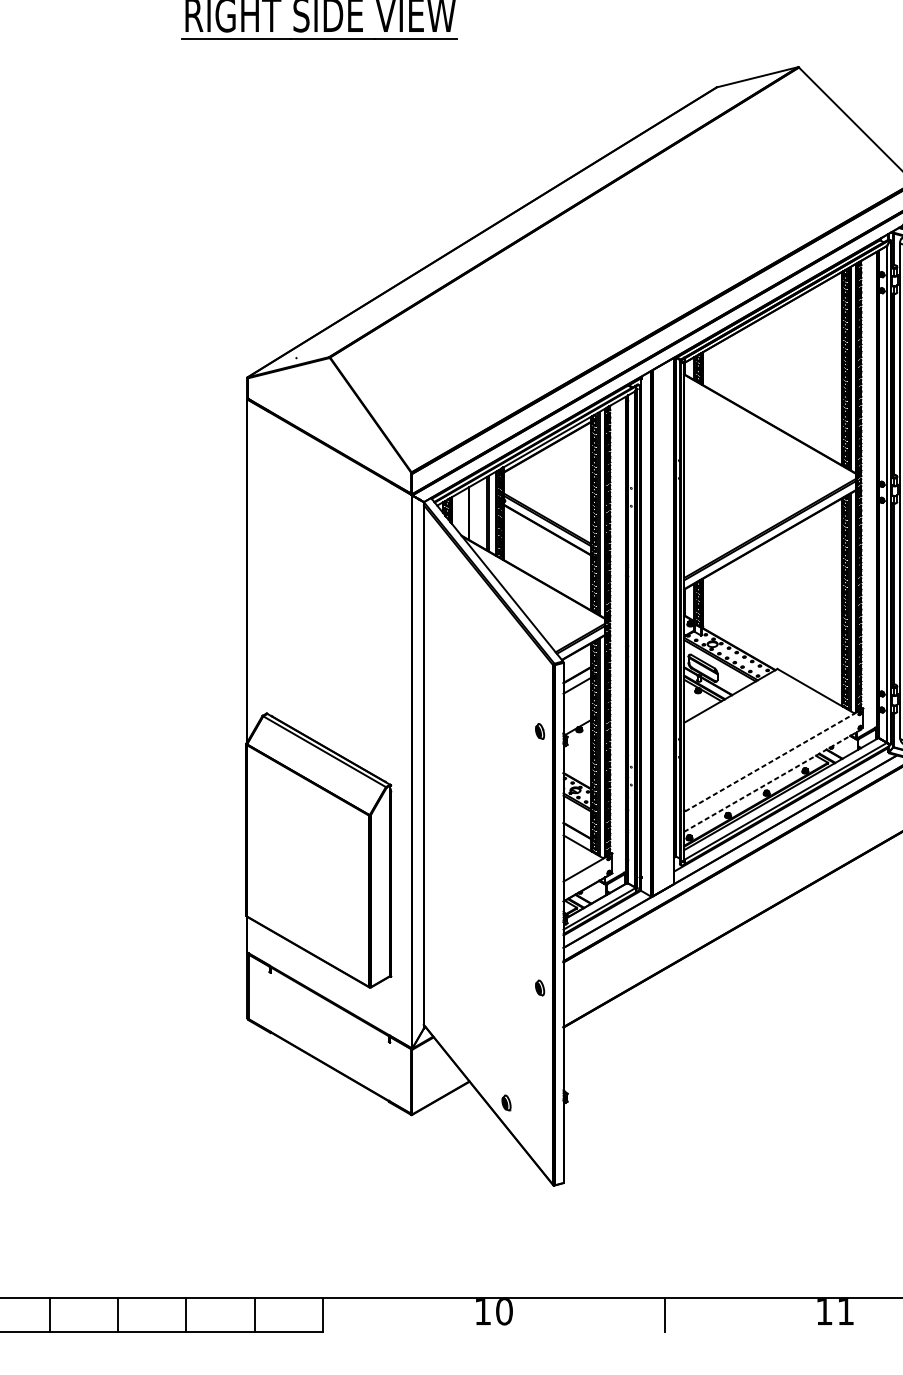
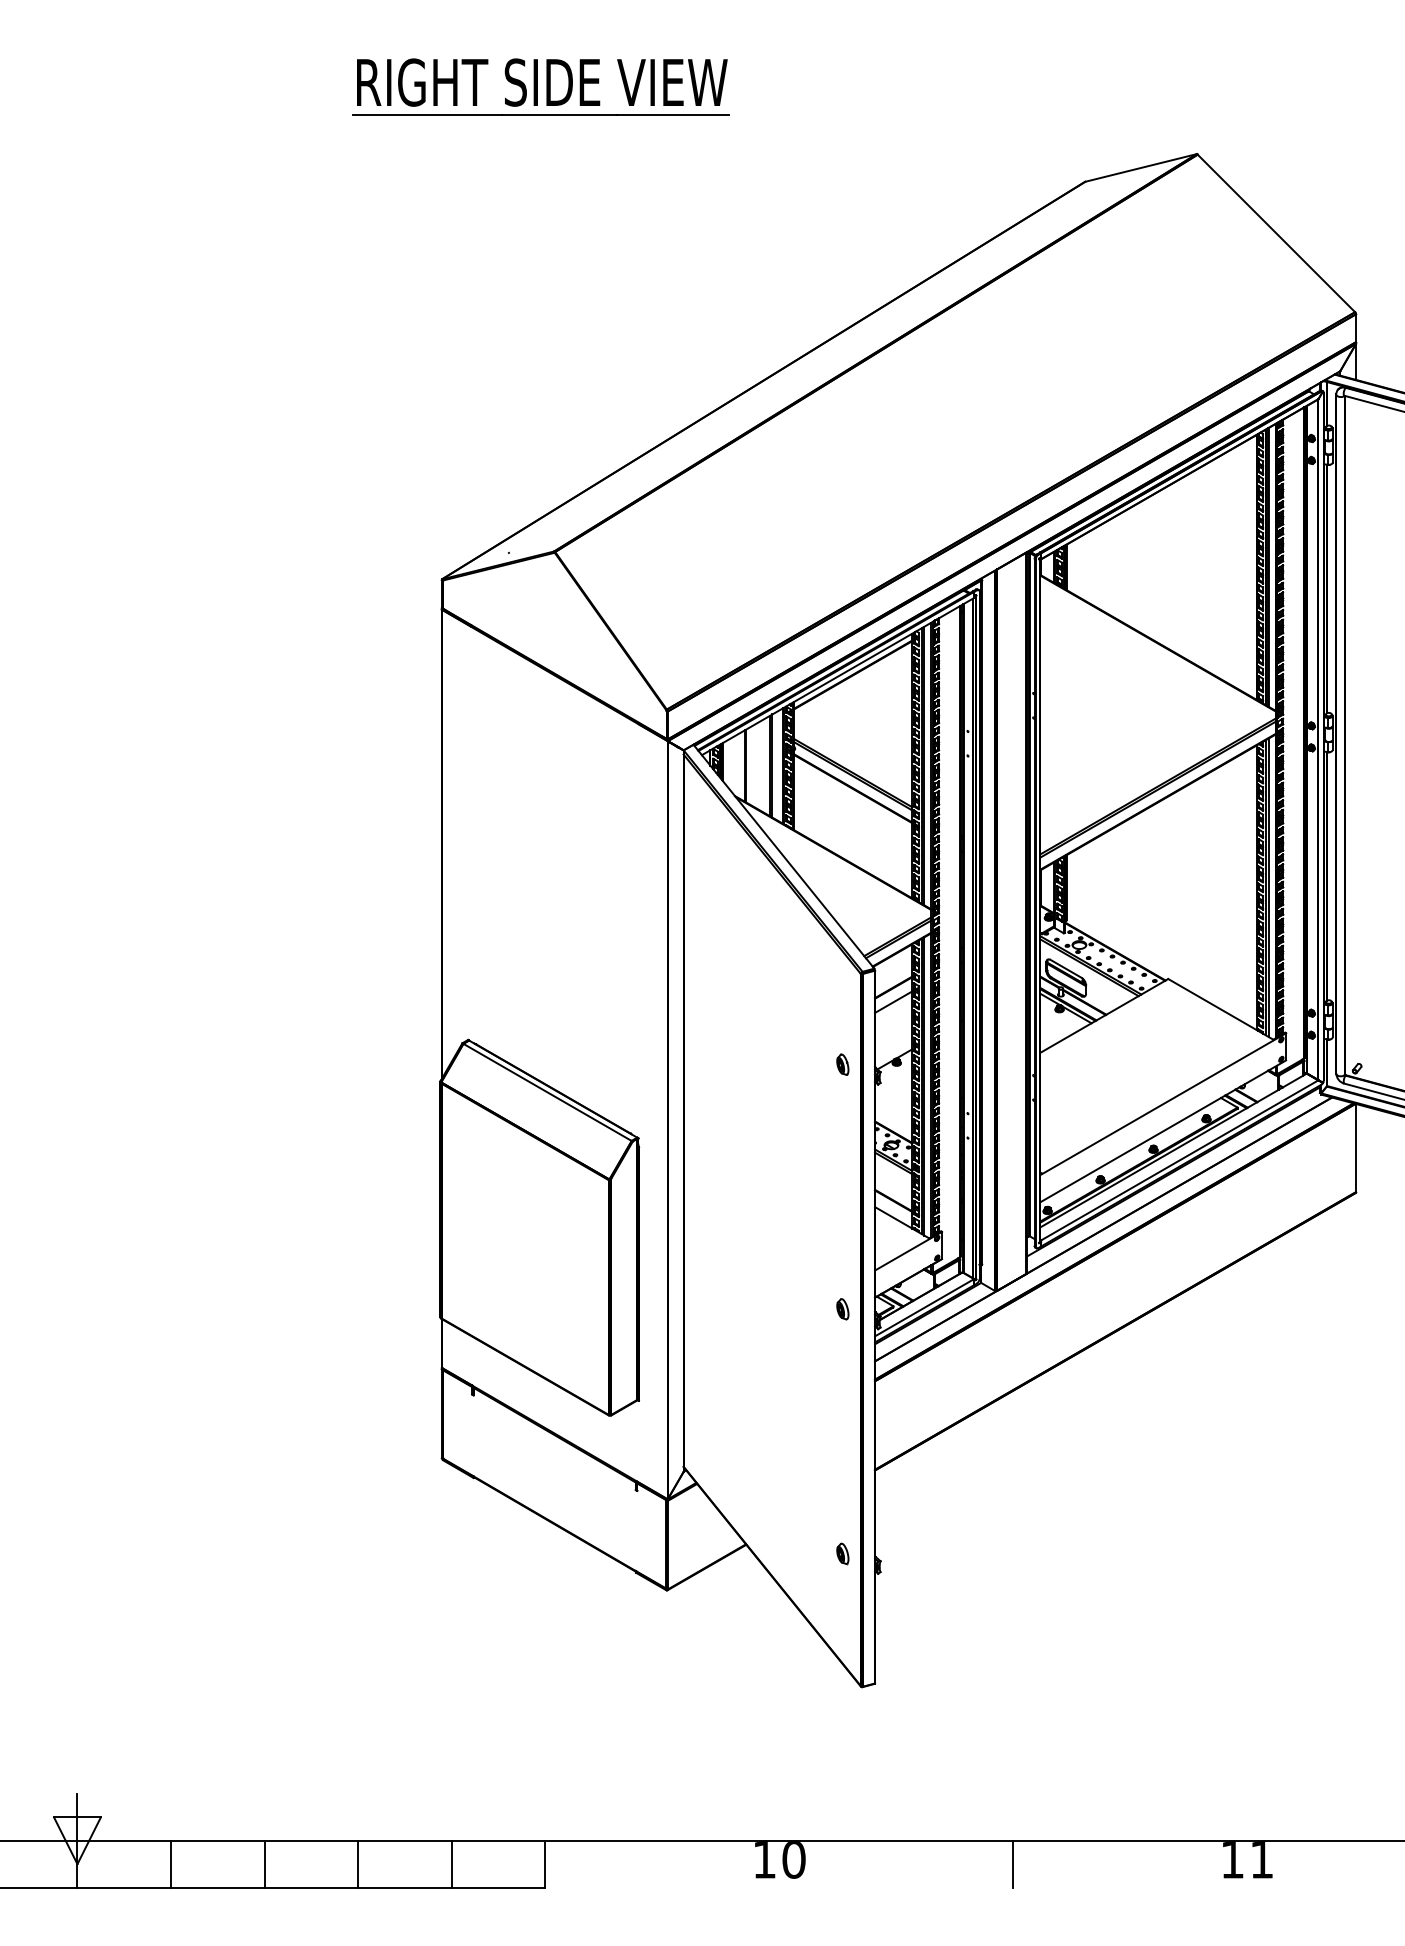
line: (774, 760) -> (1163, 1104), dashed -> solid
line: (774, 780) -> (1163, 1131), dashed -> solid
part: (539, 988) -> (842, 1309), moved
part: (506, 1102) -> (842, 1553), moved

